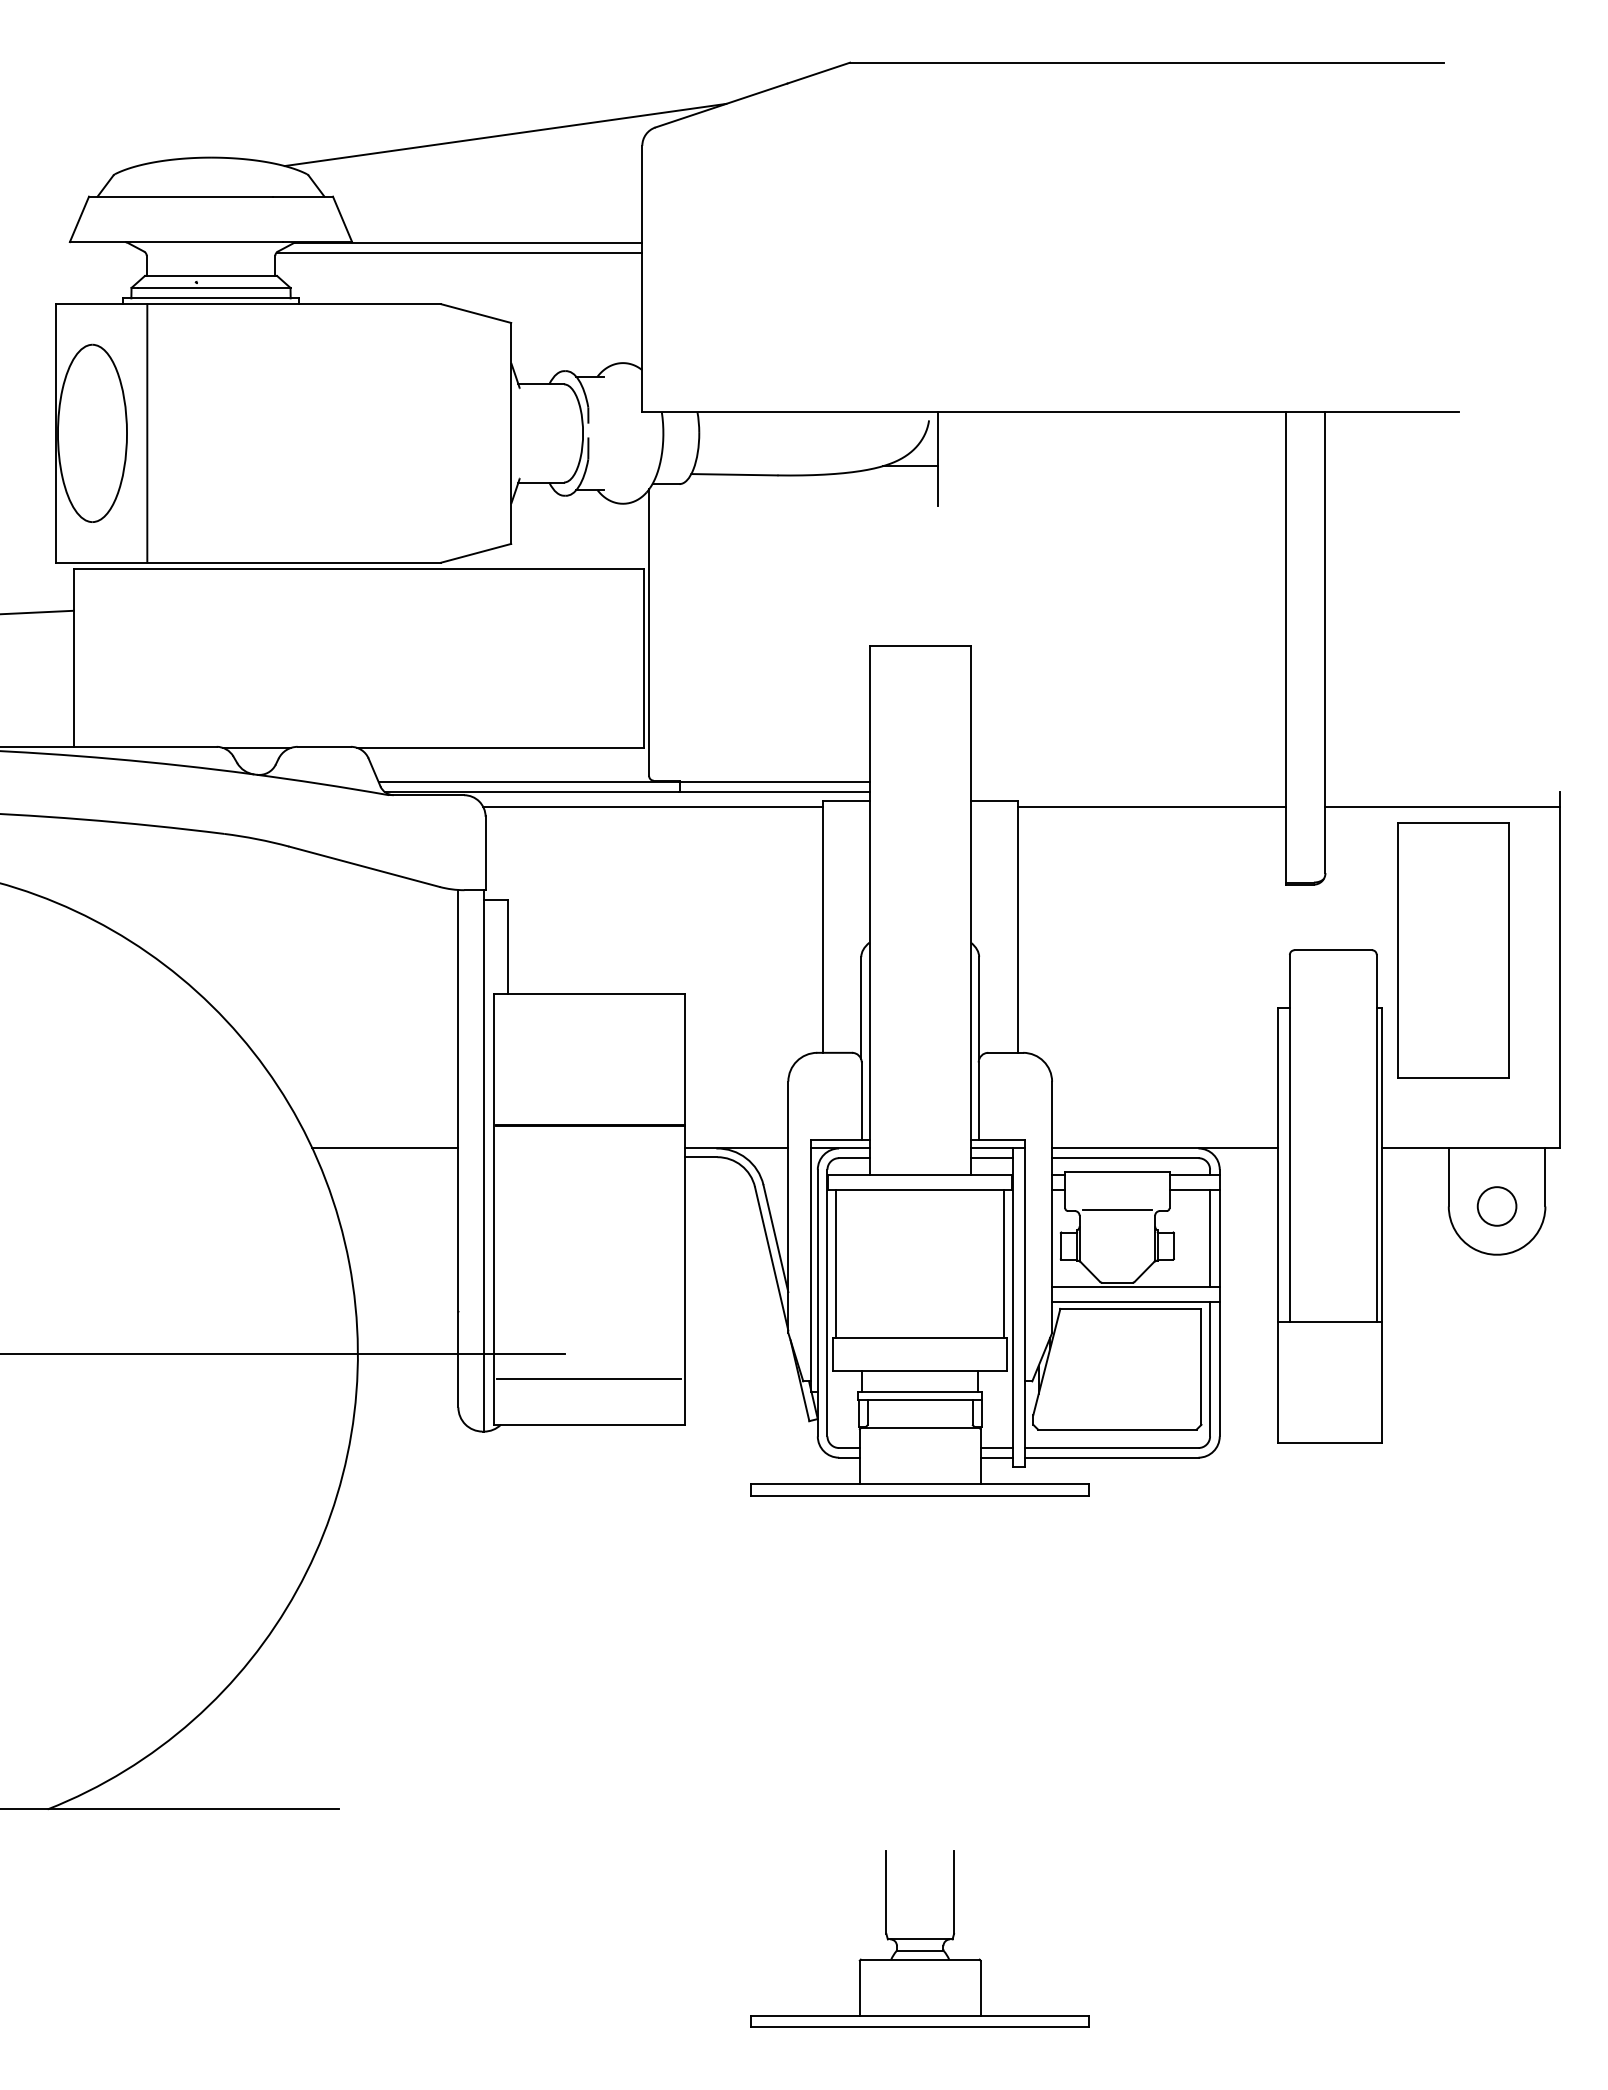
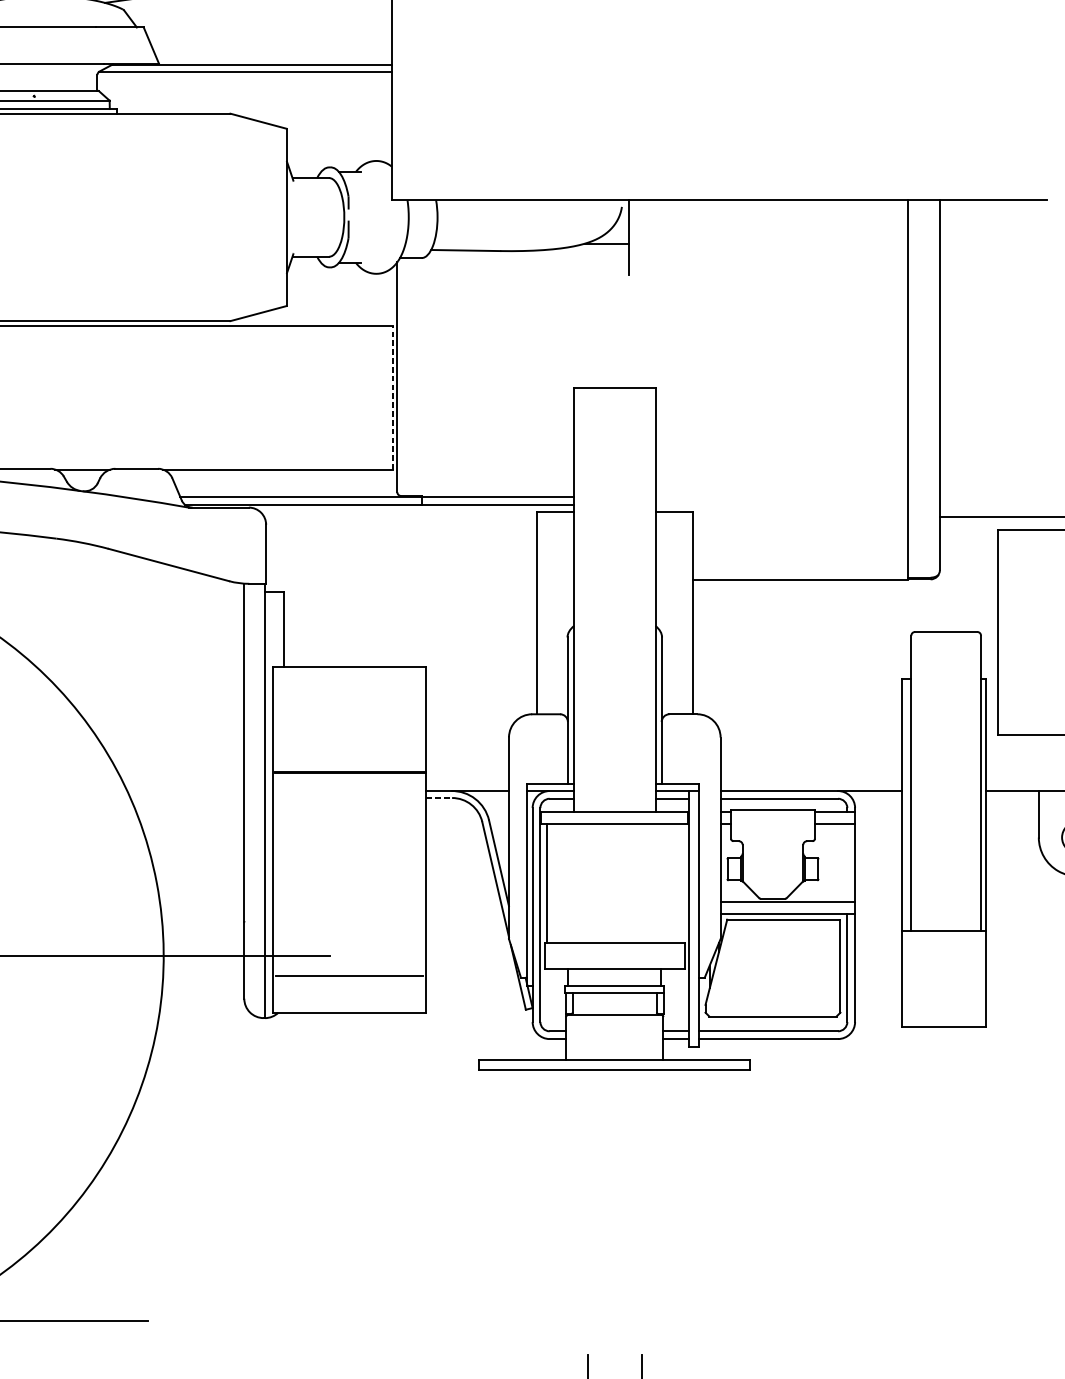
line: (643, 658) -> (392, 397), solid -> dashed
line: (652, 807) -> (400, 517), removed
line: (1151, 807) -> (800, 580), moved
line: (385, 1148) -> (185, 791), removed
line: (701, 1157) -> (439, 798), solid -> dashed
line: (1117, 1209) -> (773, 839), removed
line: (1210, 1238) -> (847, 863), removed
line: (1004, 1263) -> (682, 883), removed

